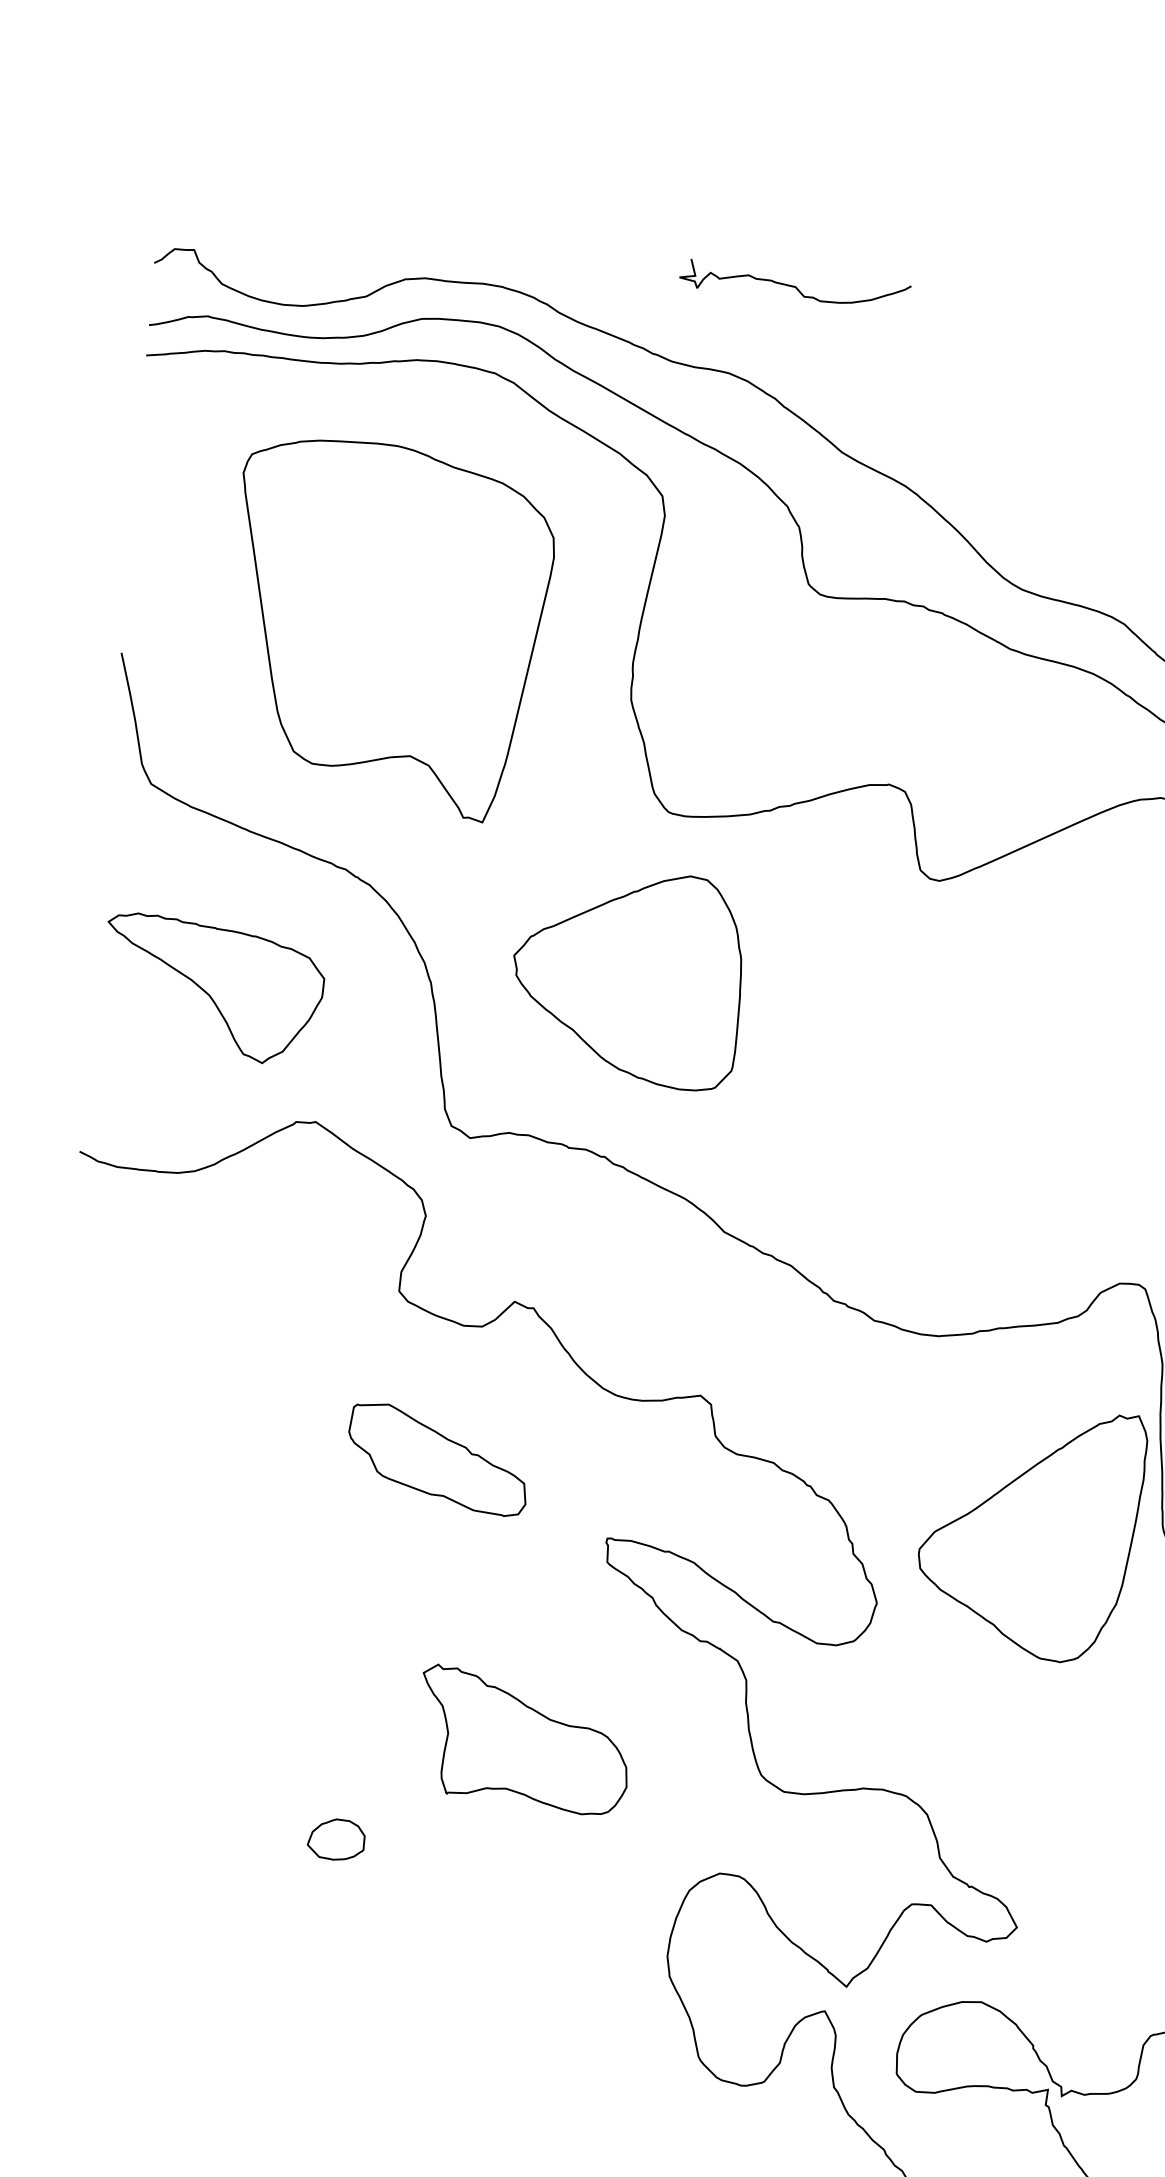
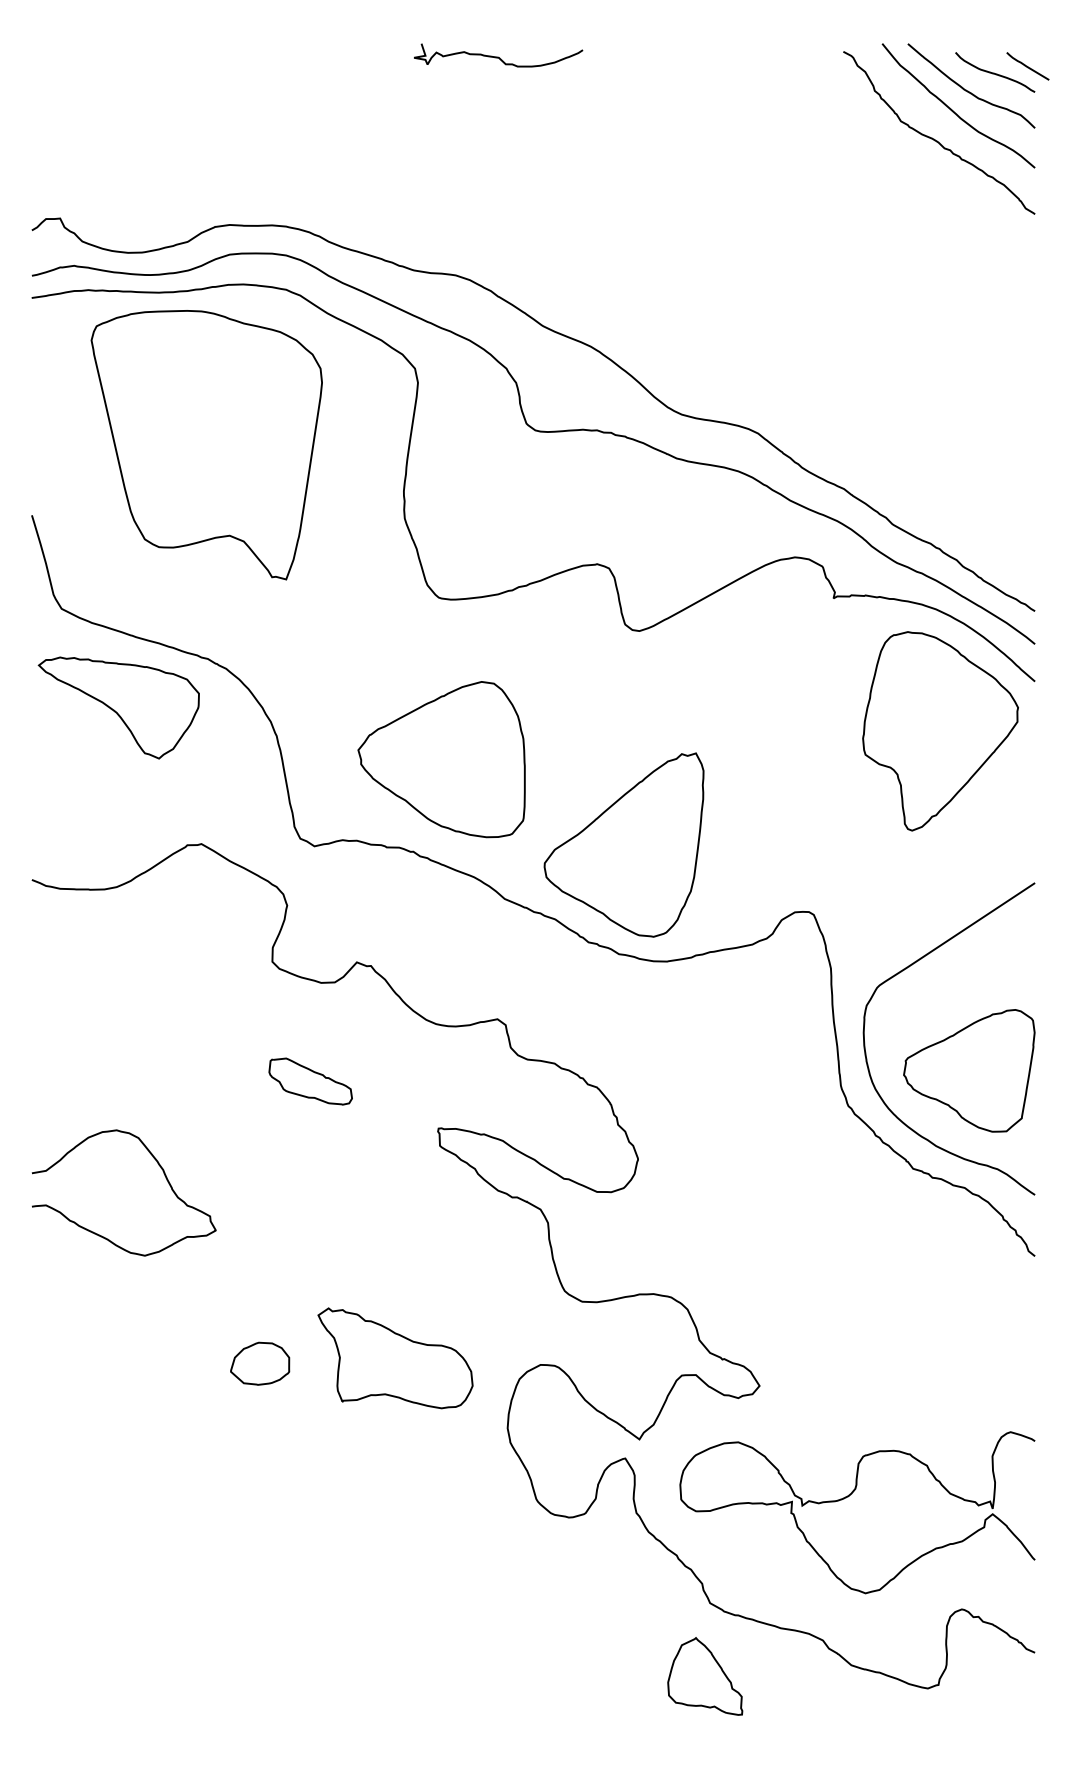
curve: (795, 285) -> (498, 56), moved
part: (388, 630) -> (206, 445), moved
part: (626, 977) -> (441, 759), moved
part: (212, 988) -> (118, 707), moved
part: (437, 1459) -> (310, 1081), size x0.62
part: (1029, 1532) -> (623, 844), moved
curve: (226, 1572) -> (164, 1176), added
part: (524, 1740) -> (395, 1358), moved
part: (336, 1839) -> (260, 1363), size x1.43

